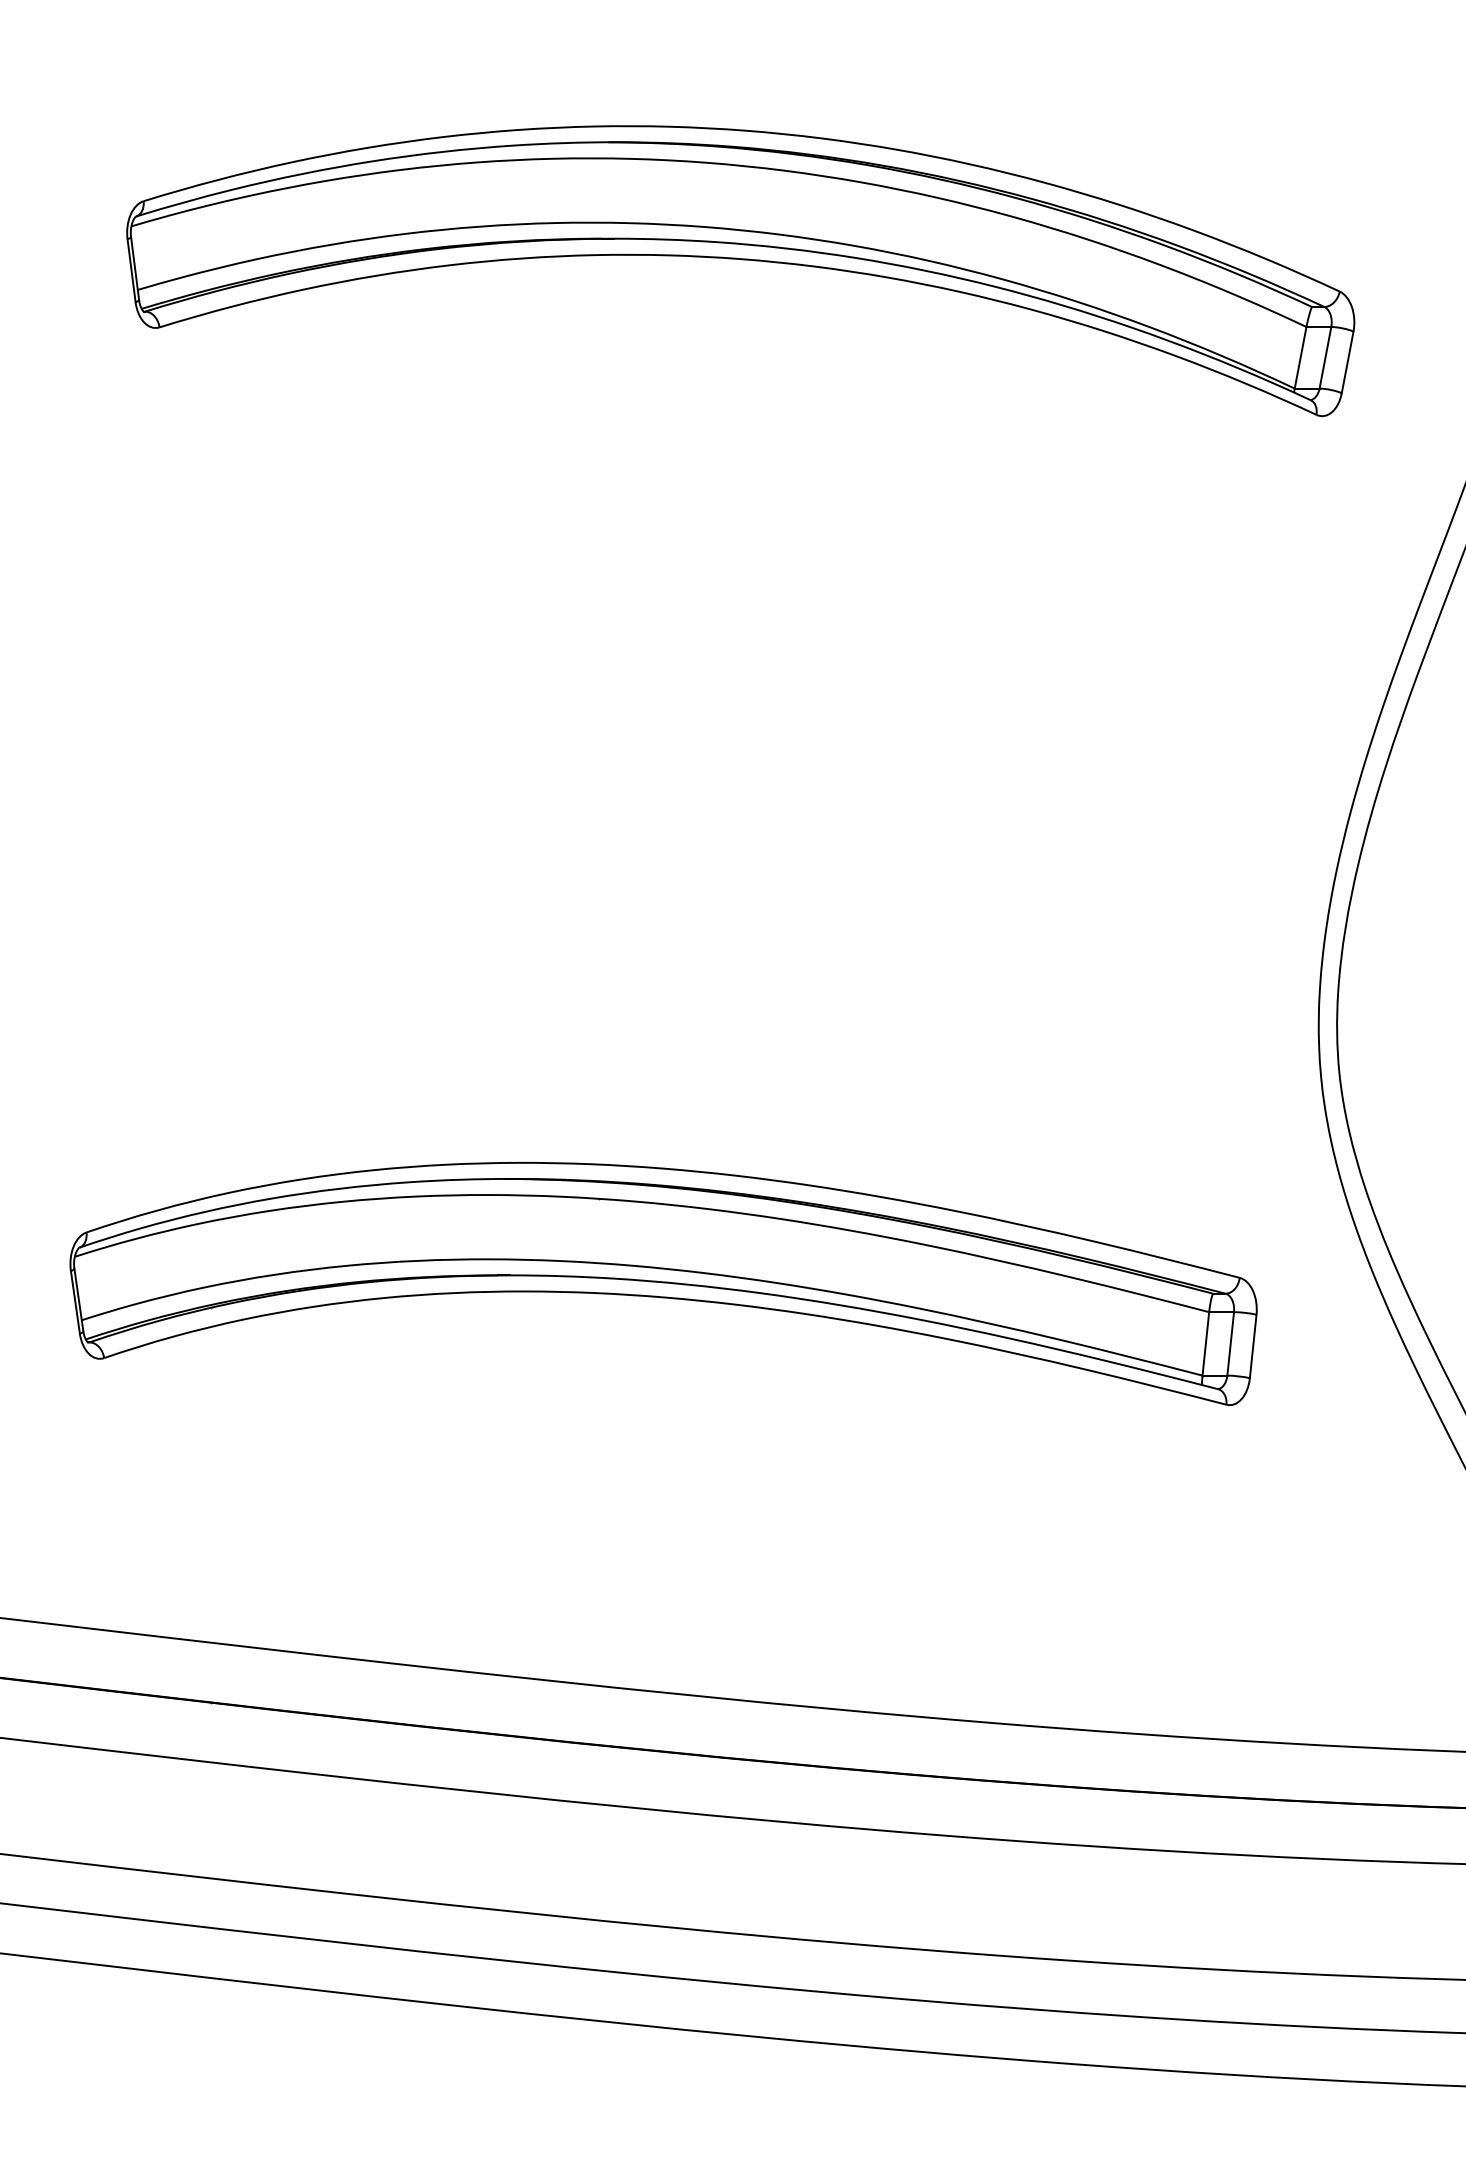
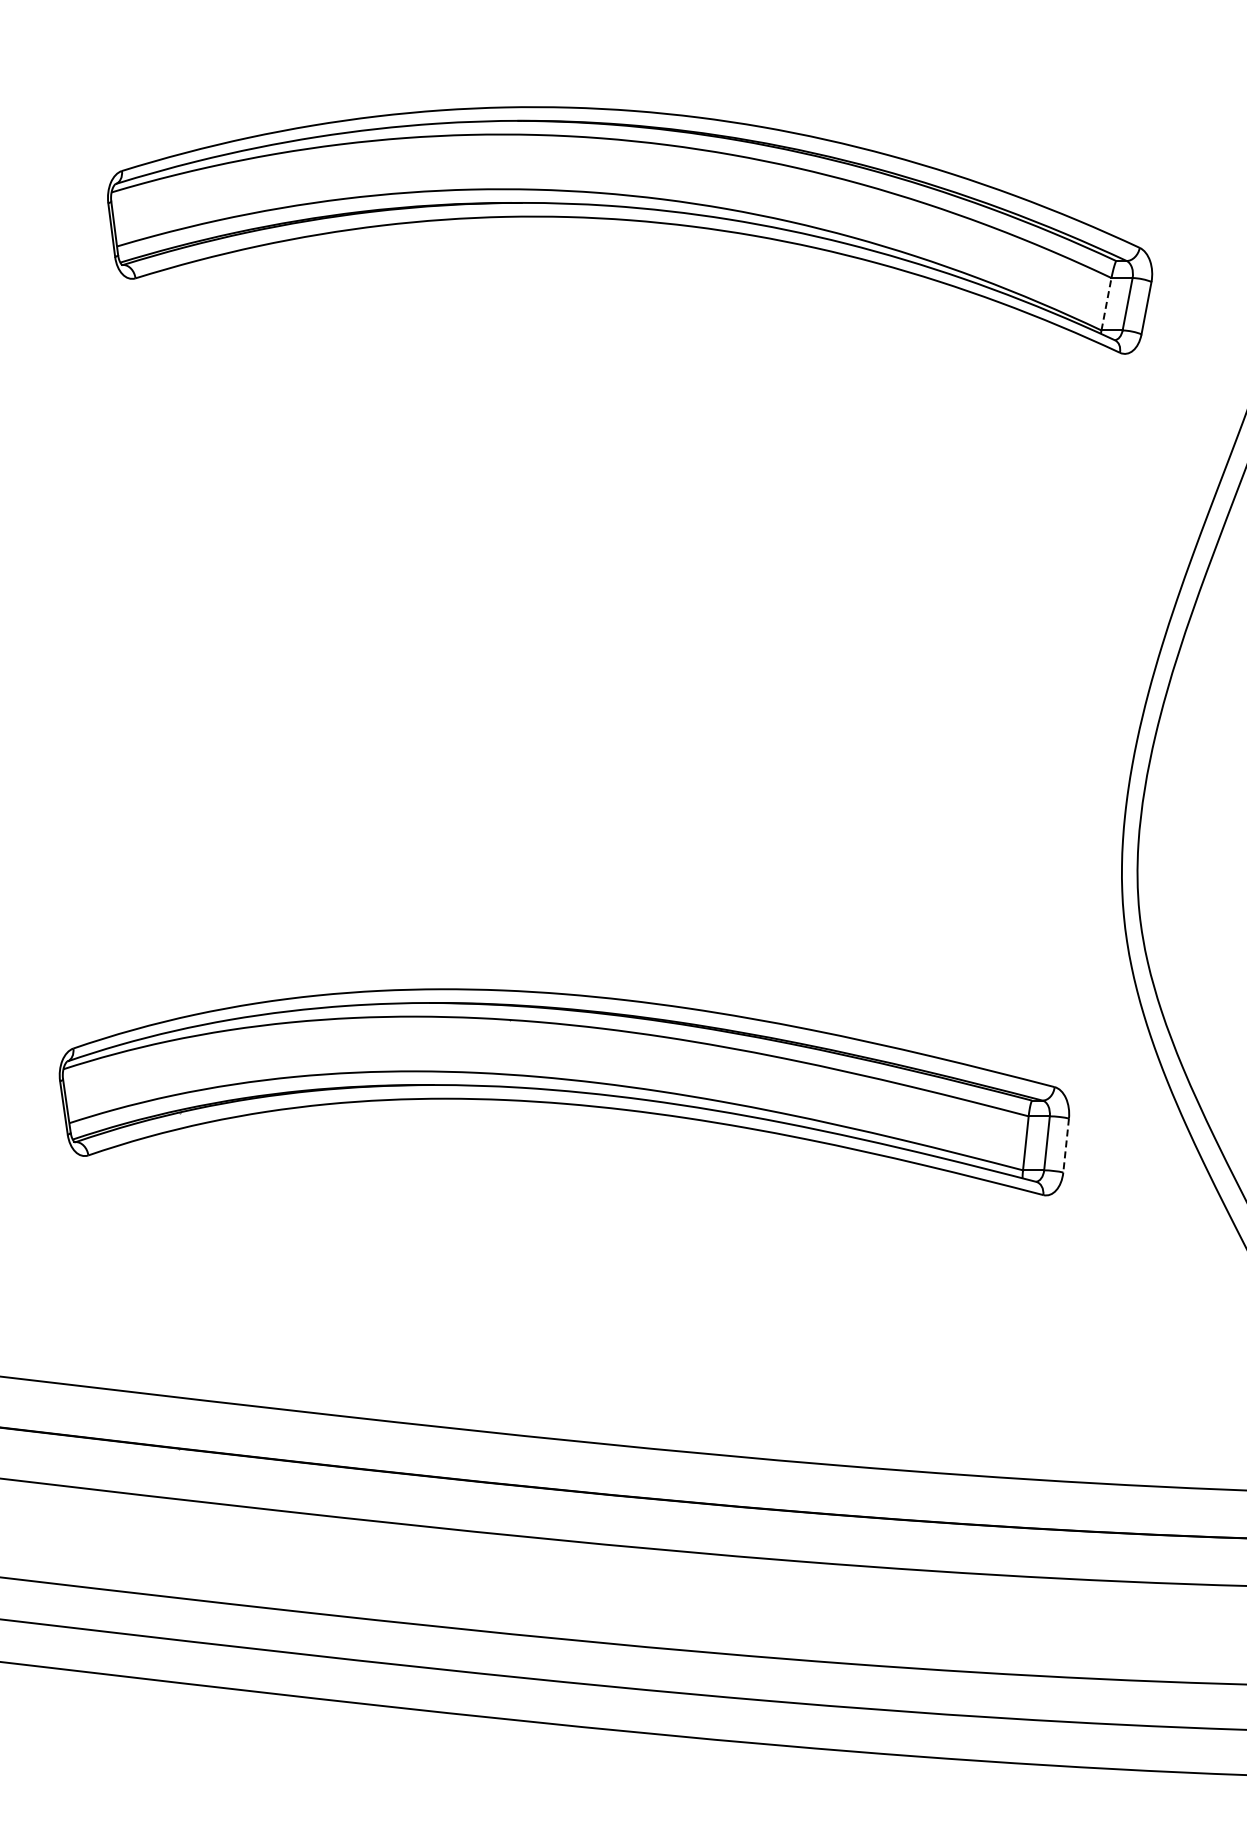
line: (1300, 358) -> (1106, 304), solid -> dashed
line: (1253, 1347) -> (1066, 1146), solid -> dashed

